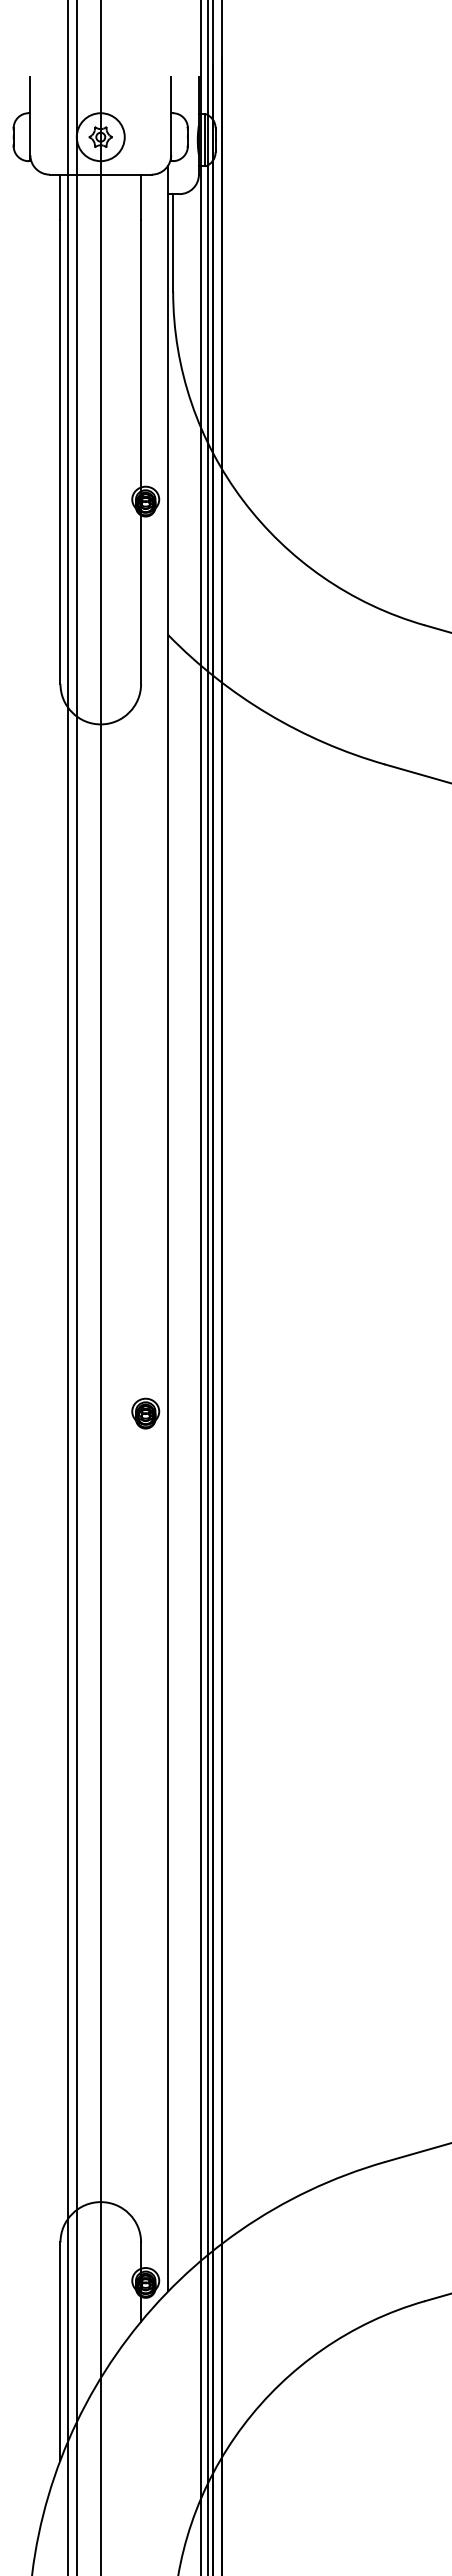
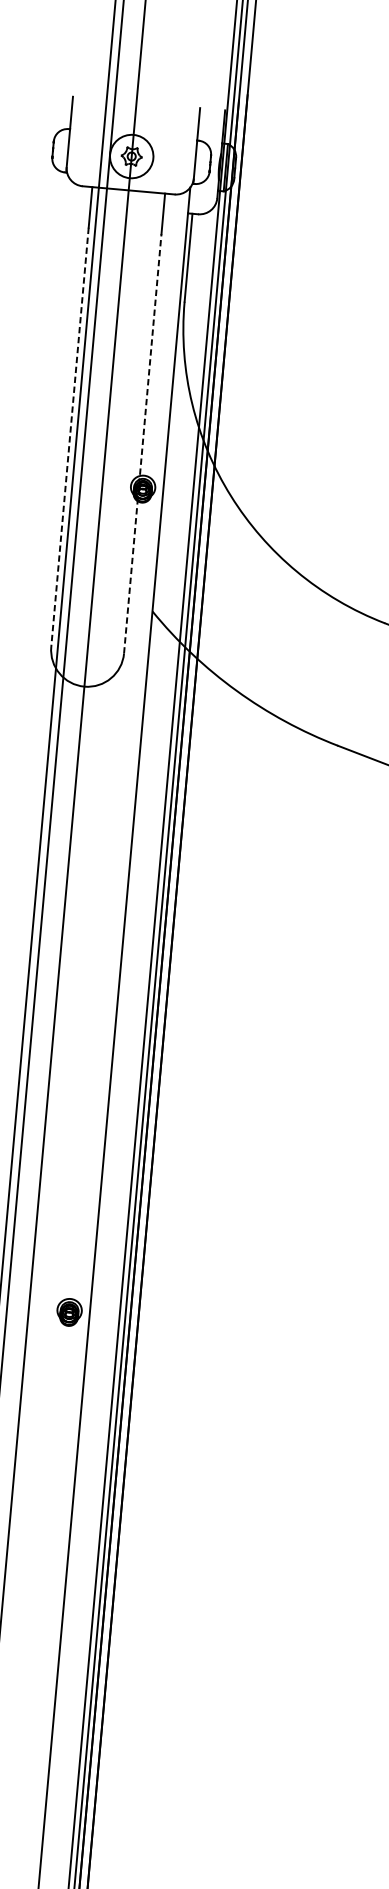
line: (141, 451) -> (143, 443), solid -> dashed
line: (60, 452) -> (69, 437), solid -> dashed

